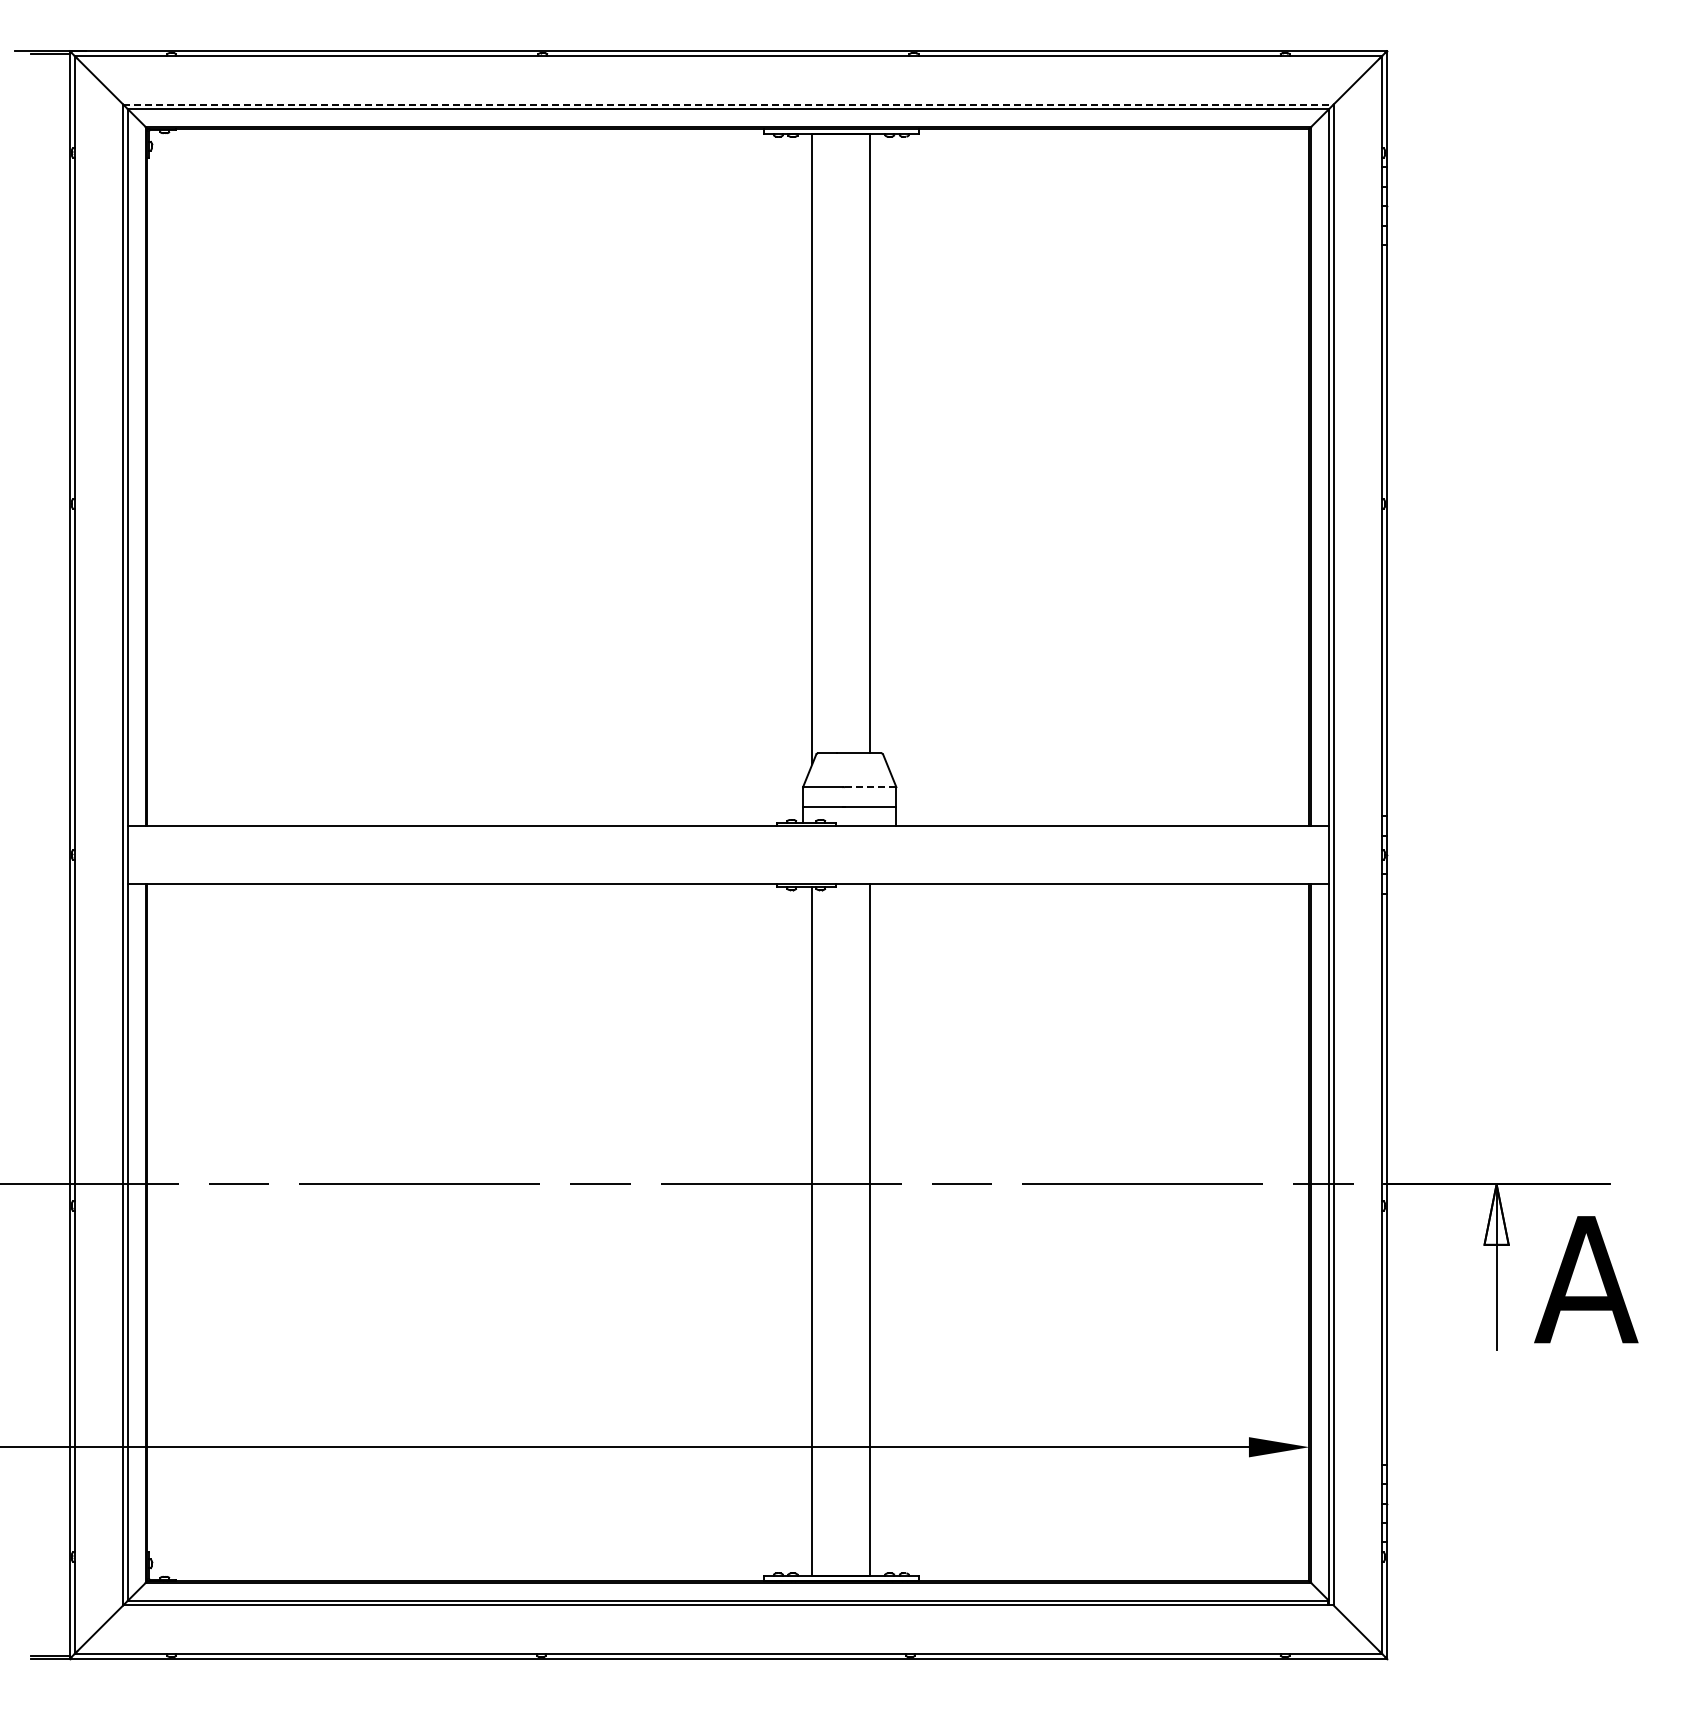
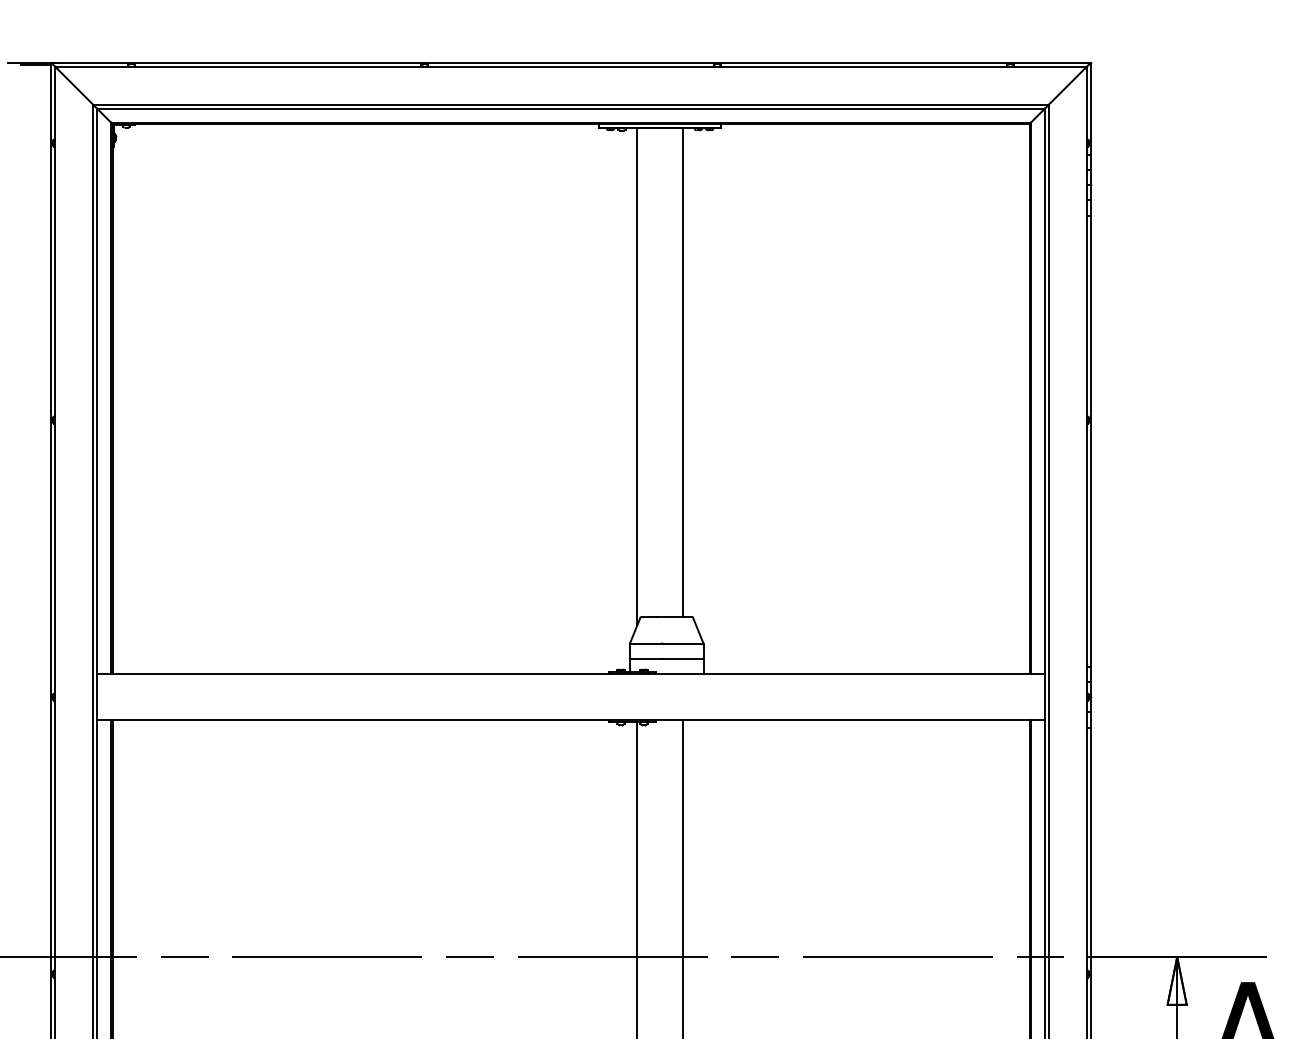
line: (728, 104) -> (571, 104), dashed -> solid
line: (870, 787) -> (683, 643), dashed -> solid

